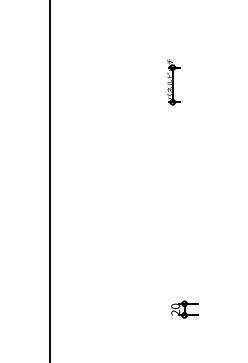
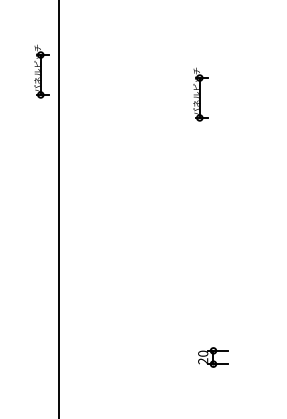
part: (35, 62) -> (41, 71), added

